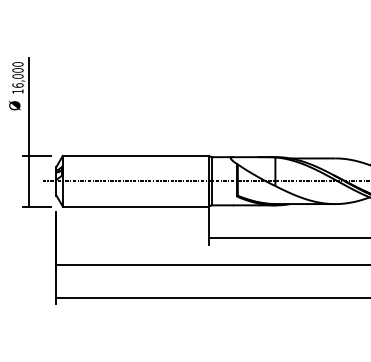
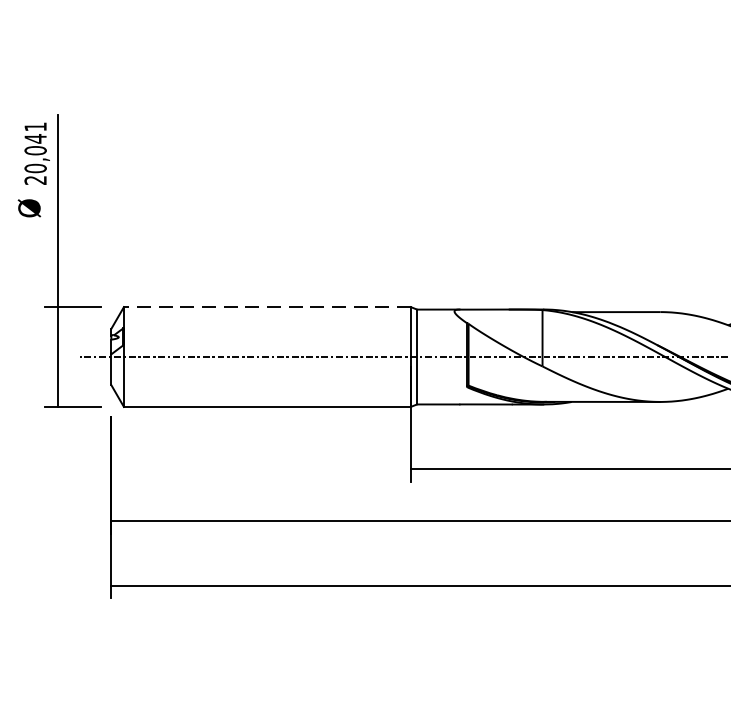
text: (17, 77) -> (34, 152), 16,000 -> 20,041
line: (135, 155) -> (267, 306), solid -> dashed

